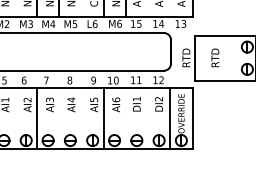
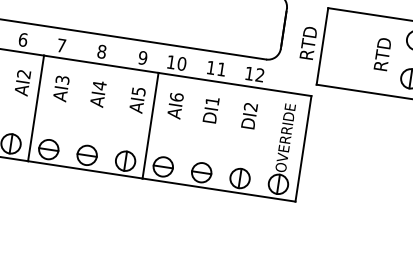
text: (215, 57) -> (383, 53), moved
line: (170, 117) -> (265, 141), removed

